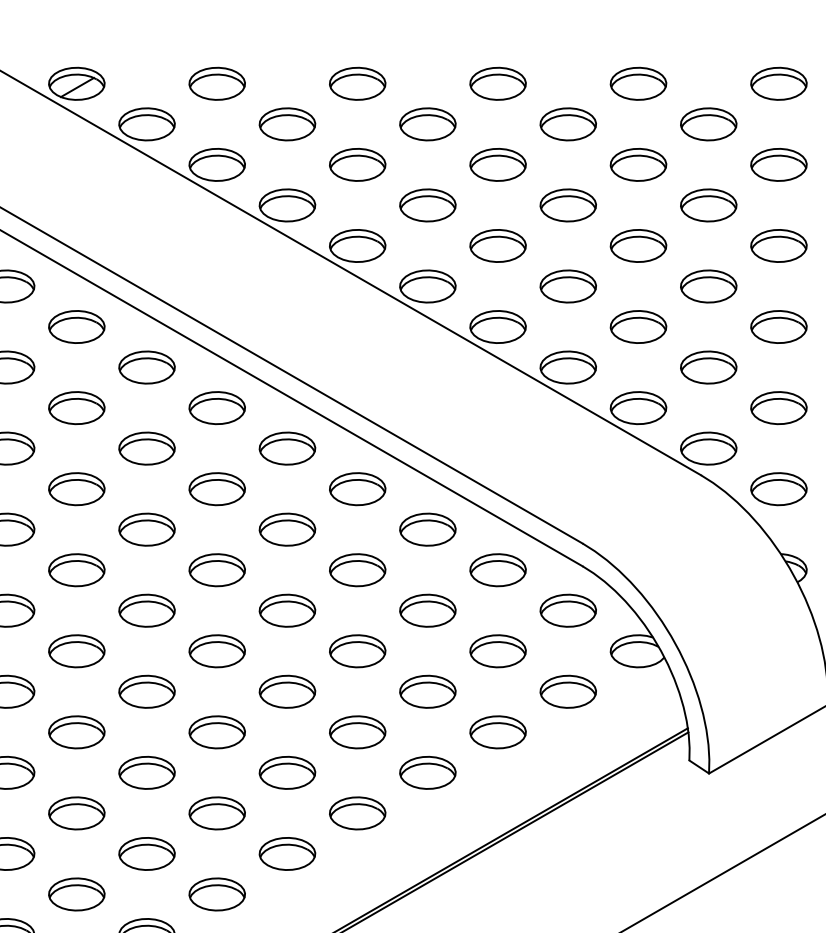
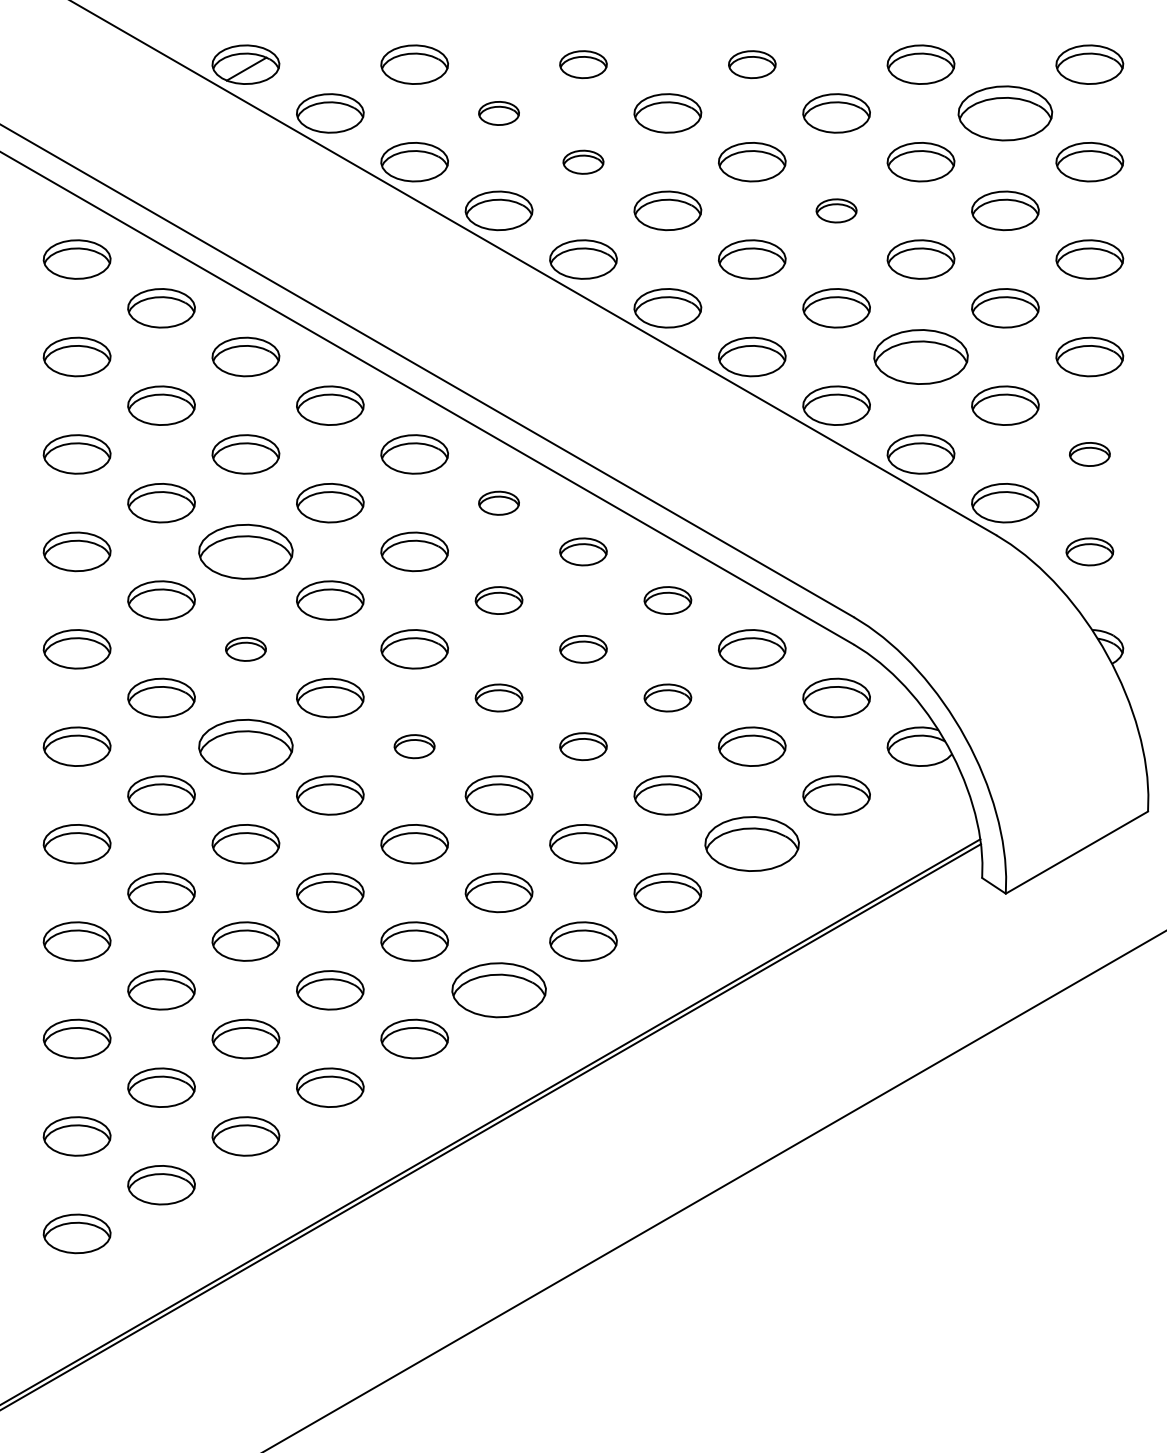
part: (357, 83) -> (583, 64), size x0.7
part: (498, 83) -> (752, 64), size x0.7
part: (286, 124) -> (498, 113), size x0.6
part: (708, 124) -> (1005, 113), size x1.4
part: (357, 165) -> (583, 162), size x0.6
part: (568, 205) -> (836, 210), size x0.6
part: (638, 326) -> (920, 356), size x1.4
part: (778, 408) -> (1089, 454), size x0.6
part: (286, 448) -> (498, 503), size x0.6
part: (76, 488) -> (245, 551), size x1.4
part: (357, 488) -> (583, 551), size x0.7
part: (778, 488) -> (1089, 551), size x0.7
part: (286, 529) -> (498, 600), size x0.7
part: (427, 529) -> (667, 600), size x0.7
part: (76, 570) -> (245, 649), size x0.6
part: (357, 570) -> (583, 649), size x0.7
part: (286, 610) -> (498, 697), size x0.7
part: (427, 610) -> (667, 697), size x0.7
part: (76, 651) -> (245, 746), size x1.4
part: (217, 651) -> (414, 746), size x0.6
part: (357, 651) -> (583, 746), size x0.7
part: (498, 732) -> (752, 844), size x1.4
part: (286, 854) -> (498, 990), size x1.4

